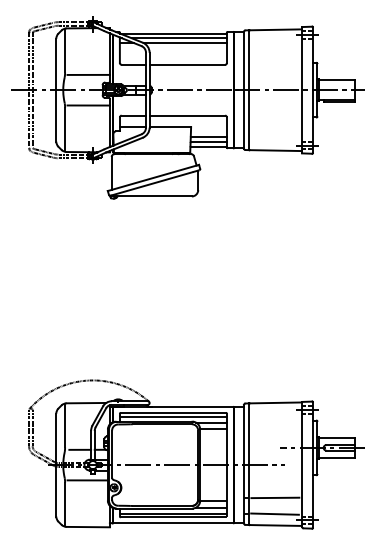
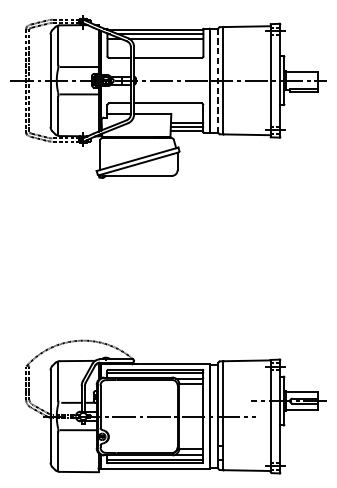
line: (243, 90) -> (218, 80), solid -> dashed
line: (275, 497) -> (246, 445), removed
line: (274, 513) -> (245, 459), removed

